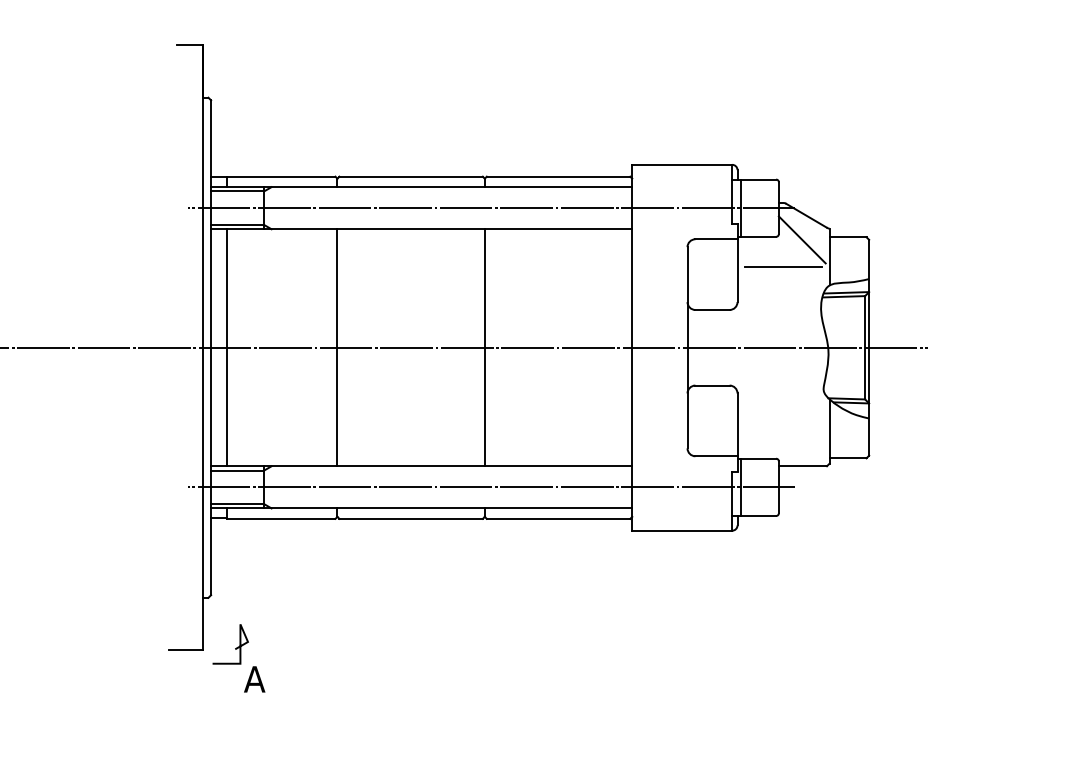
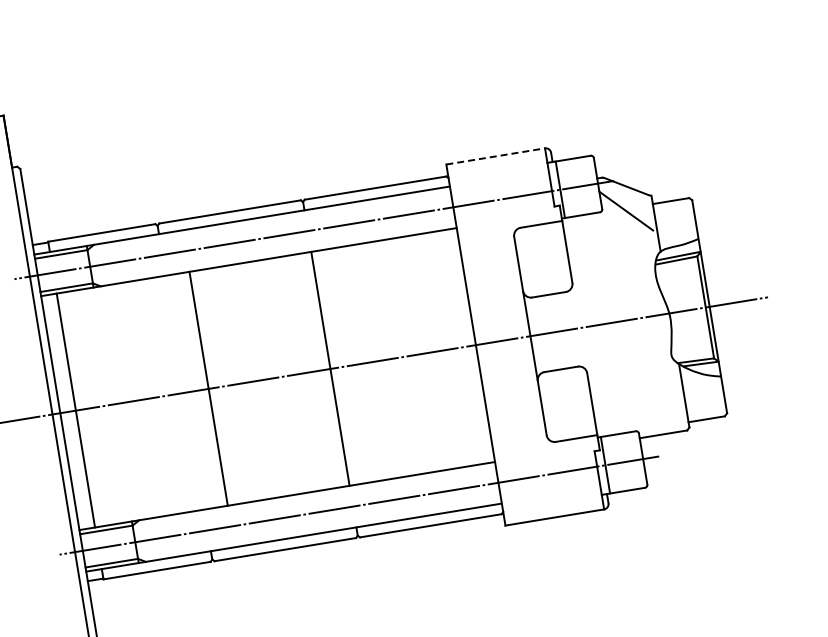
line: (682, 164) -> (495, 156), solid -> dashed
line: (783, 267) -> (612, 241), removed
line: (337, 347) -> (208, 388), moved

